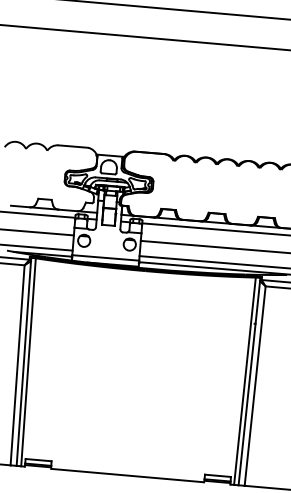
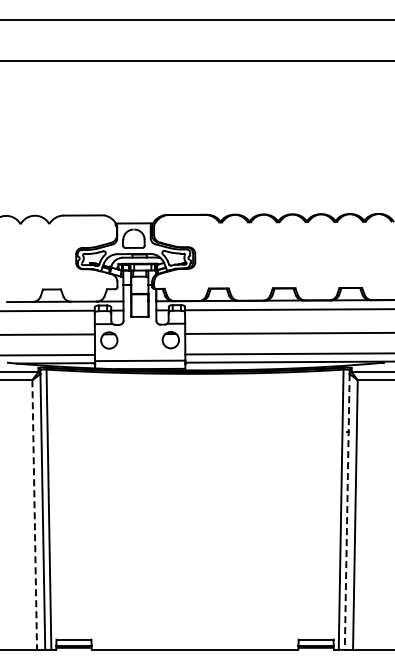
line: (17, 365) -> (34, 515), solid -> dashed
line: (249, 383) -> (347, 512), solid -> dashed

